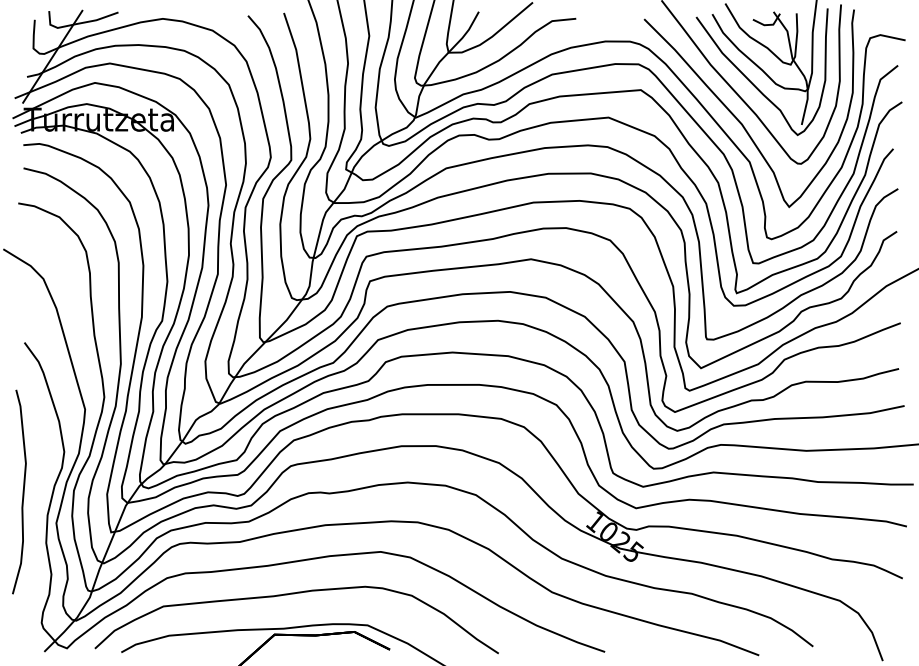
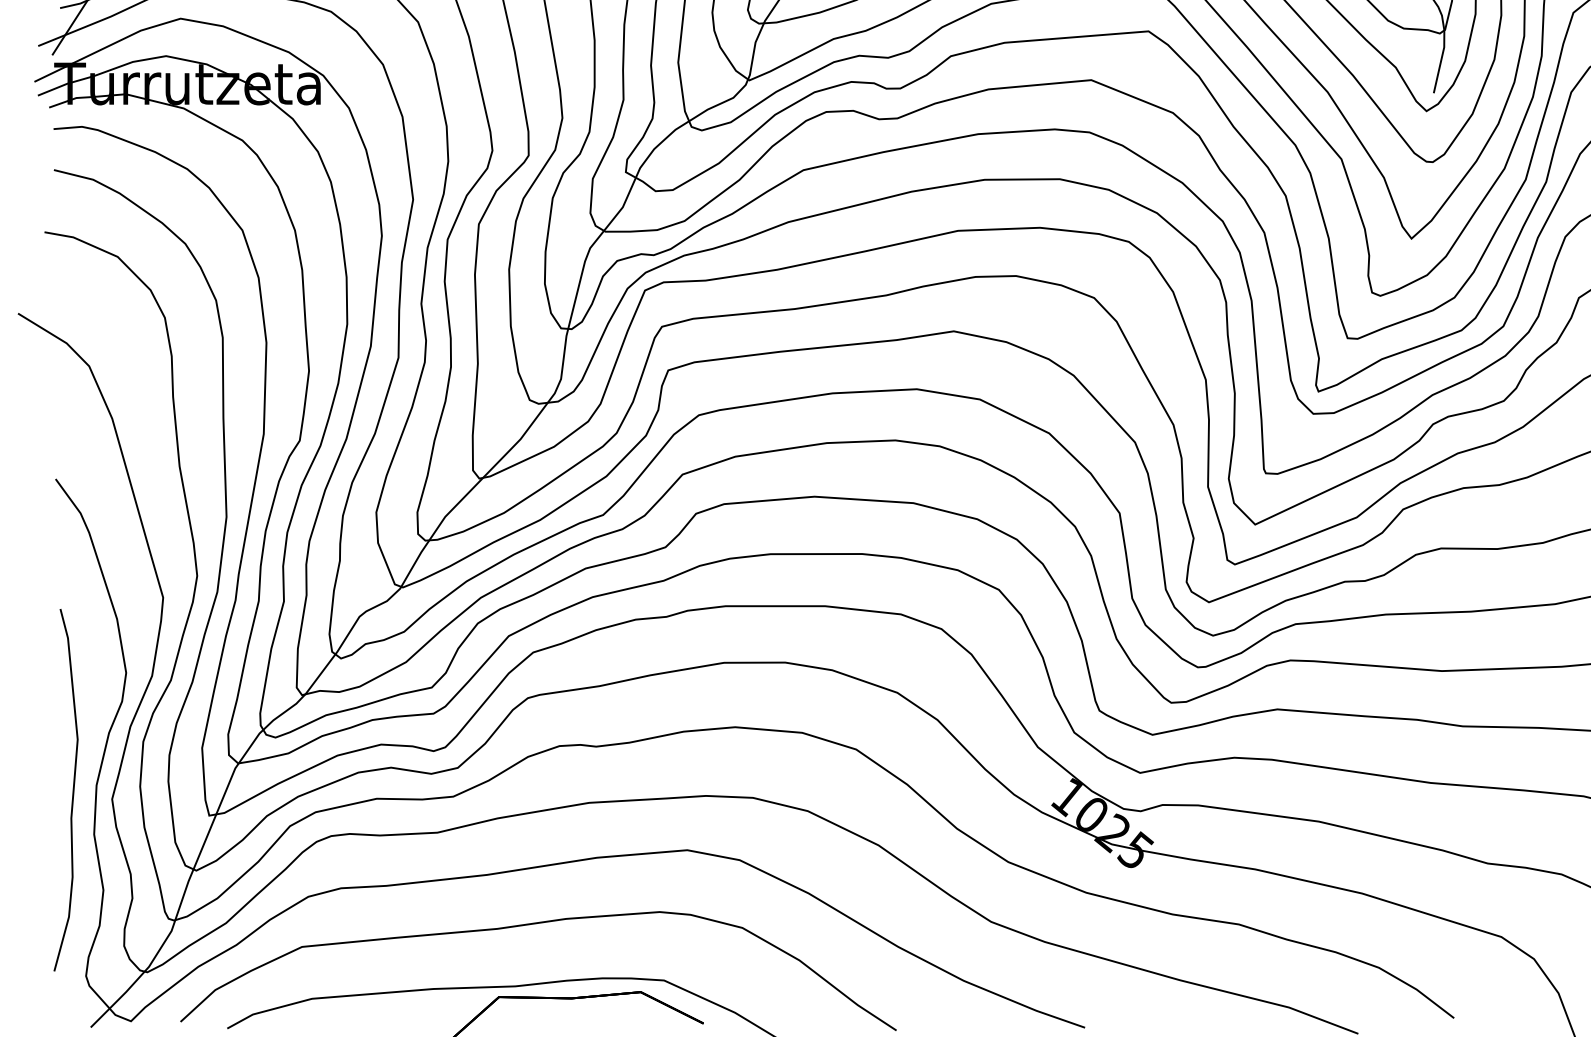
curve: (22, 491) -> (71, 789), moved

